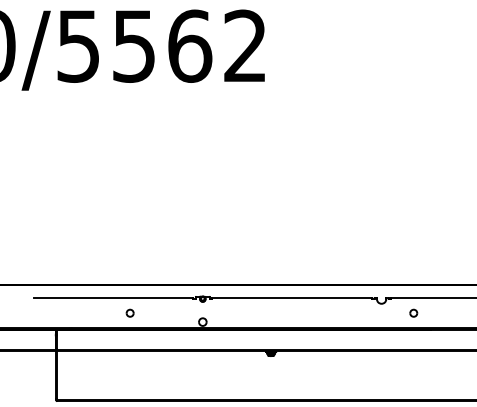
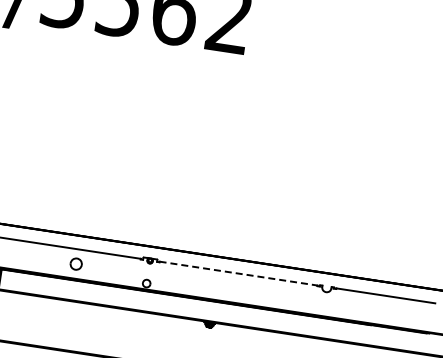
line: (292, 298) -> (238, 273), solid -> dashed
part: (129, 312) -> (75, 263), size x1.6
part: (413, 312) -> (356, 305), removed

